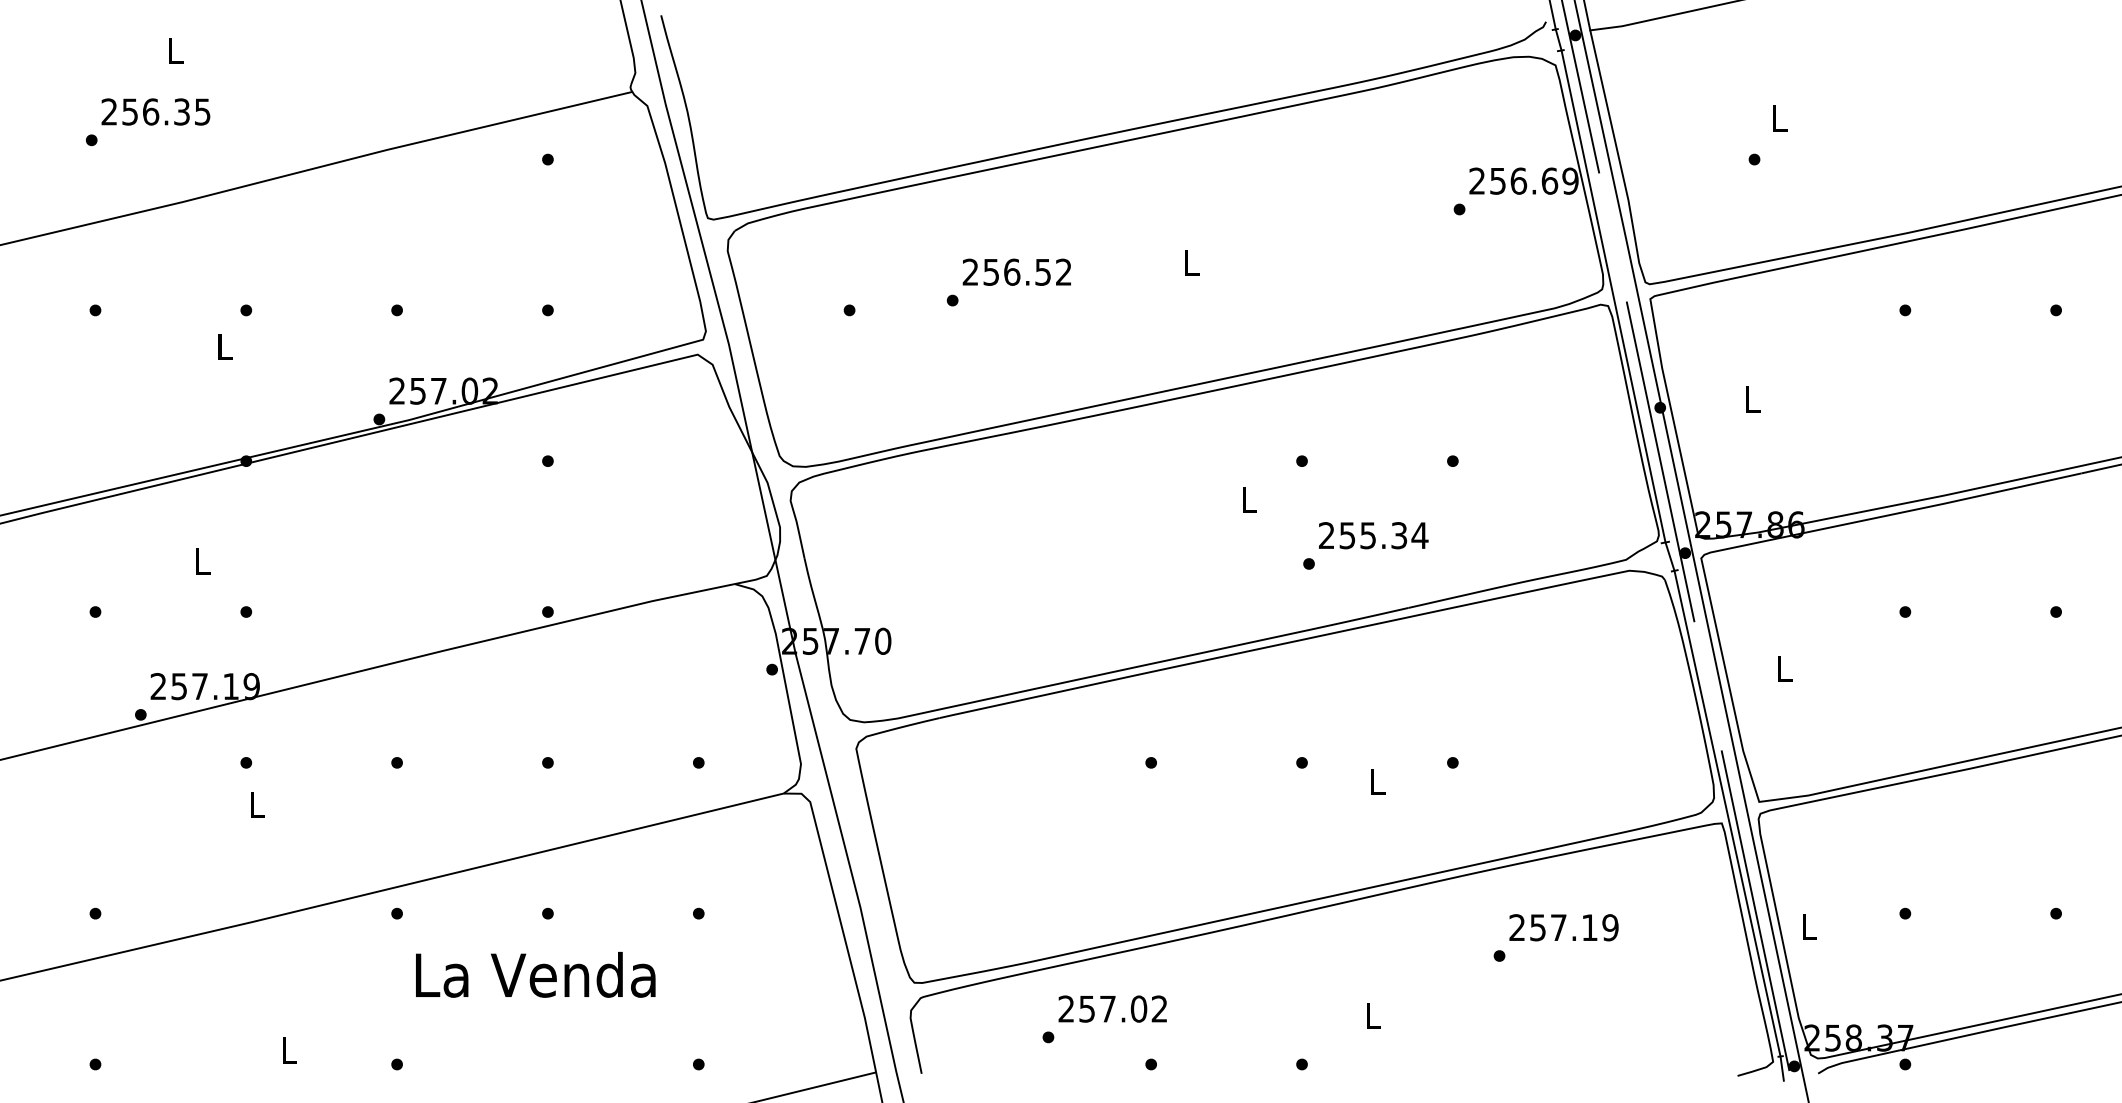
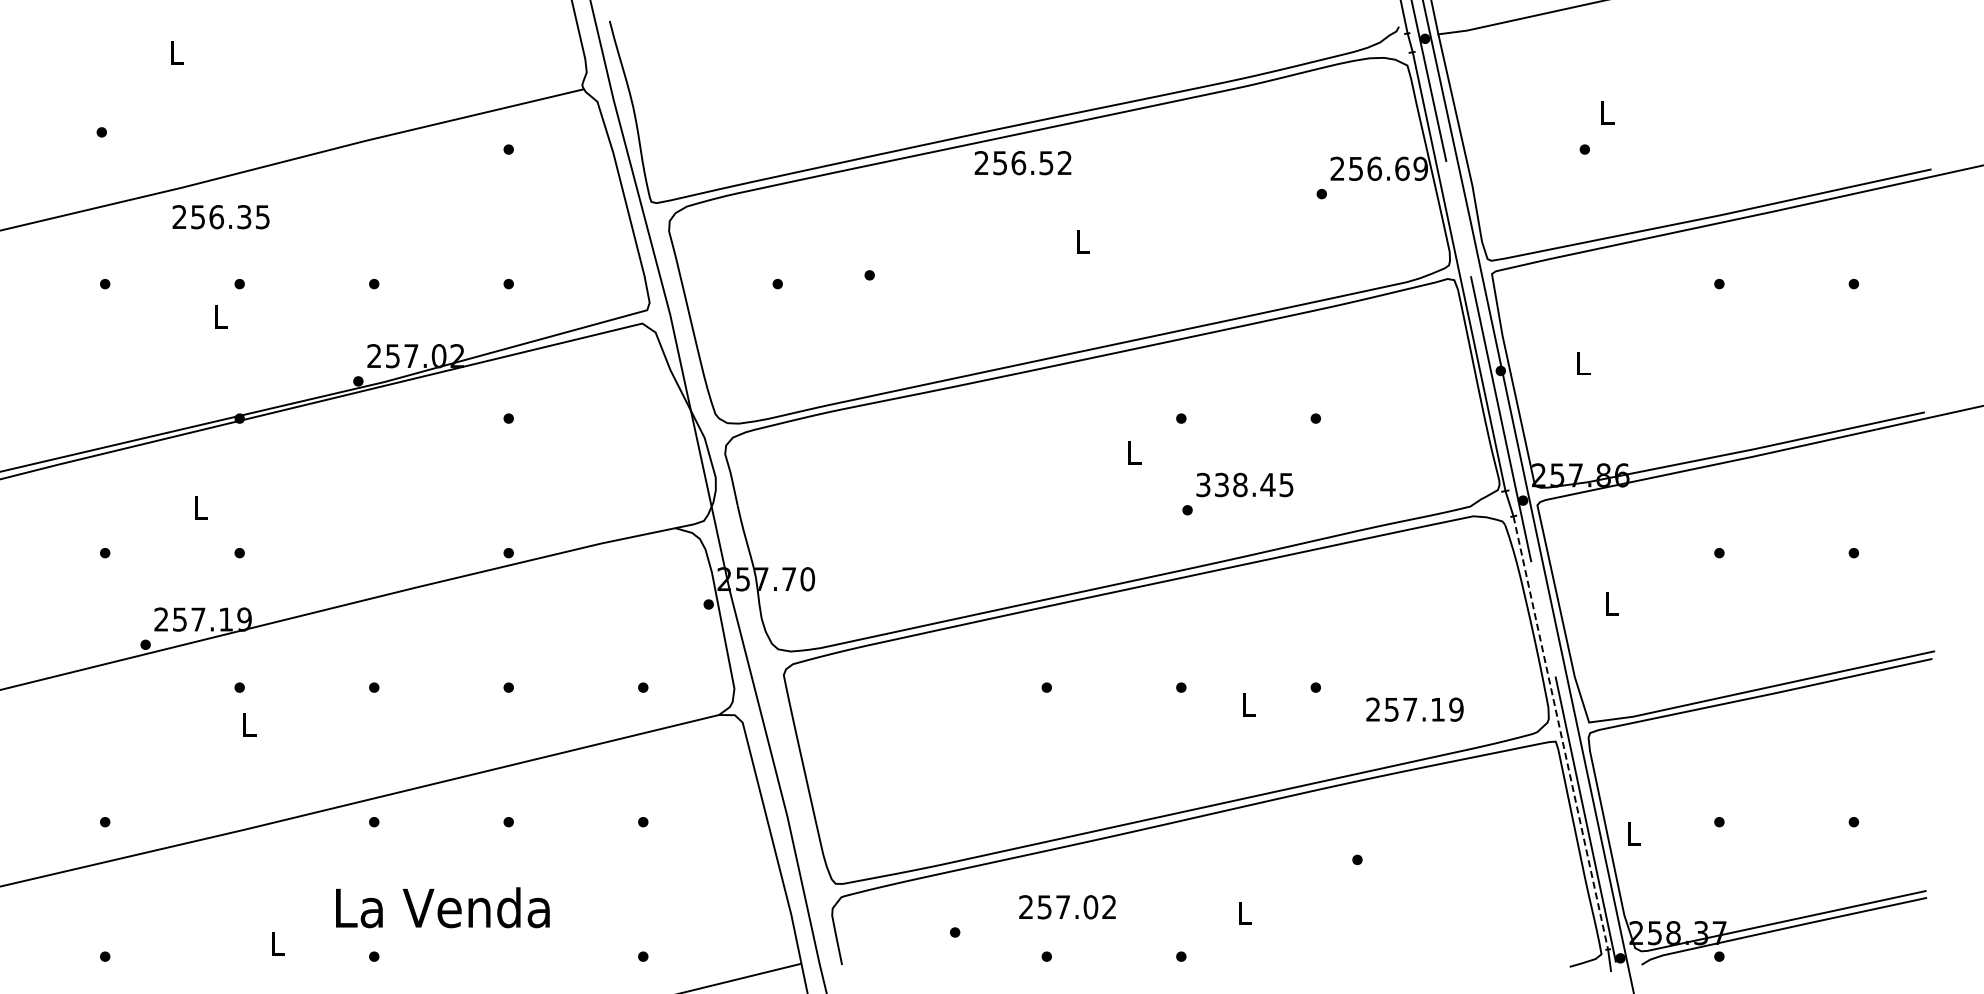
text: (155, 112) -> (220, 217), moved
text: (1016, 272) -> (1022, 163), moved
text: (1373, 535) -> (1245, 484), 255.34 -> 338.45
line: (1727, 813) -> (1560, 732), solid -> dashed
text: (1563, 927) -> (1414, 709), moved
text: (535, 974) -> (442, 907), moved
text: (1112, 1009) -> (1067, 907), moved

